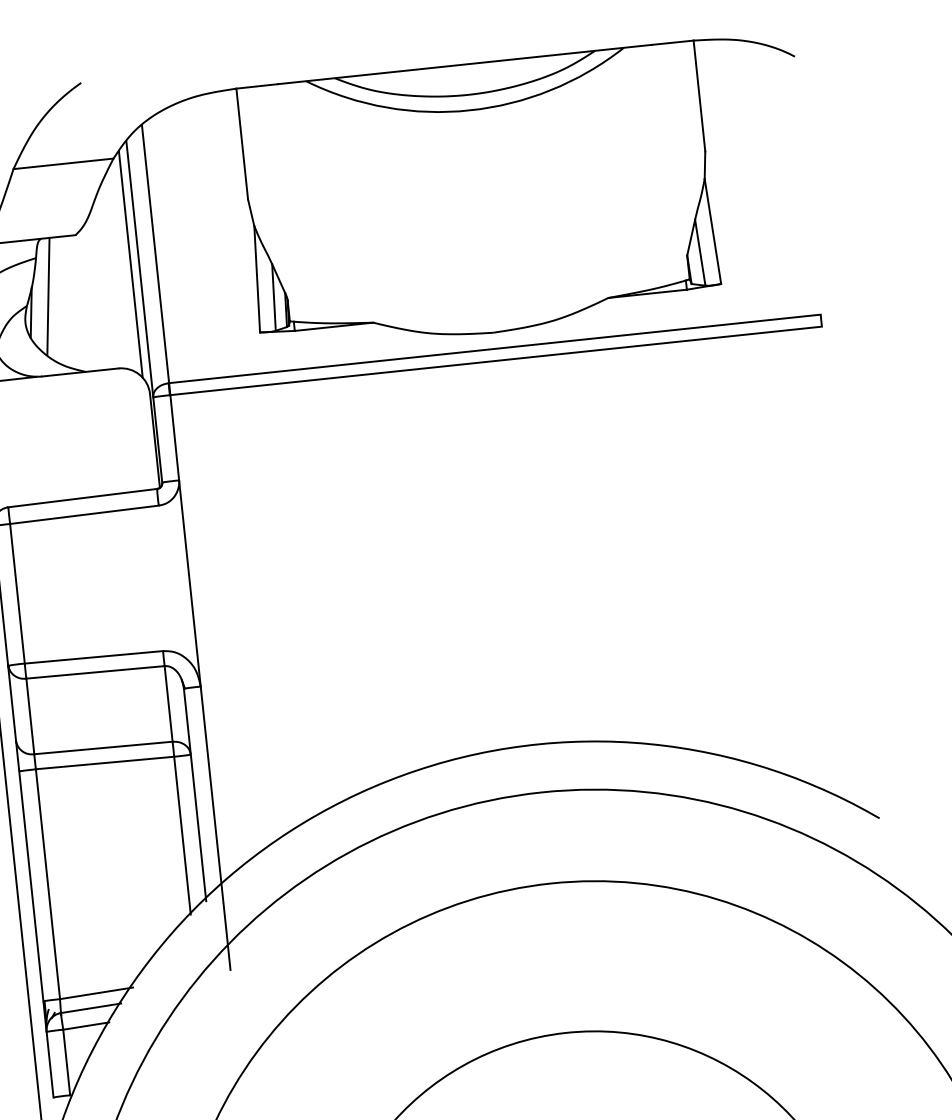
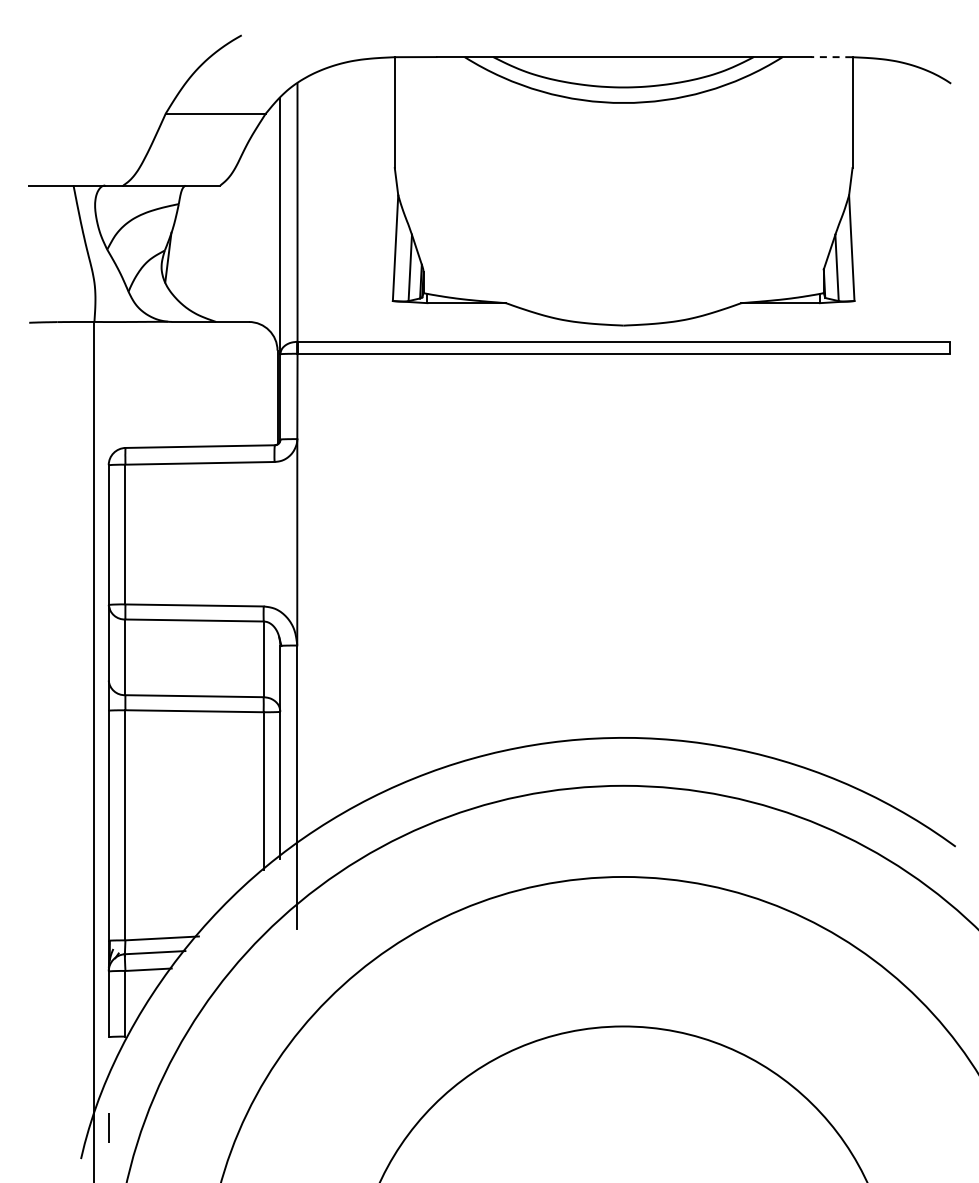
line: (672, 43) -> (831, 57), solid -> dashed
line: (130, 264) -> (271, 220), removed
line: (47, 296) -> (186, 243), removed

